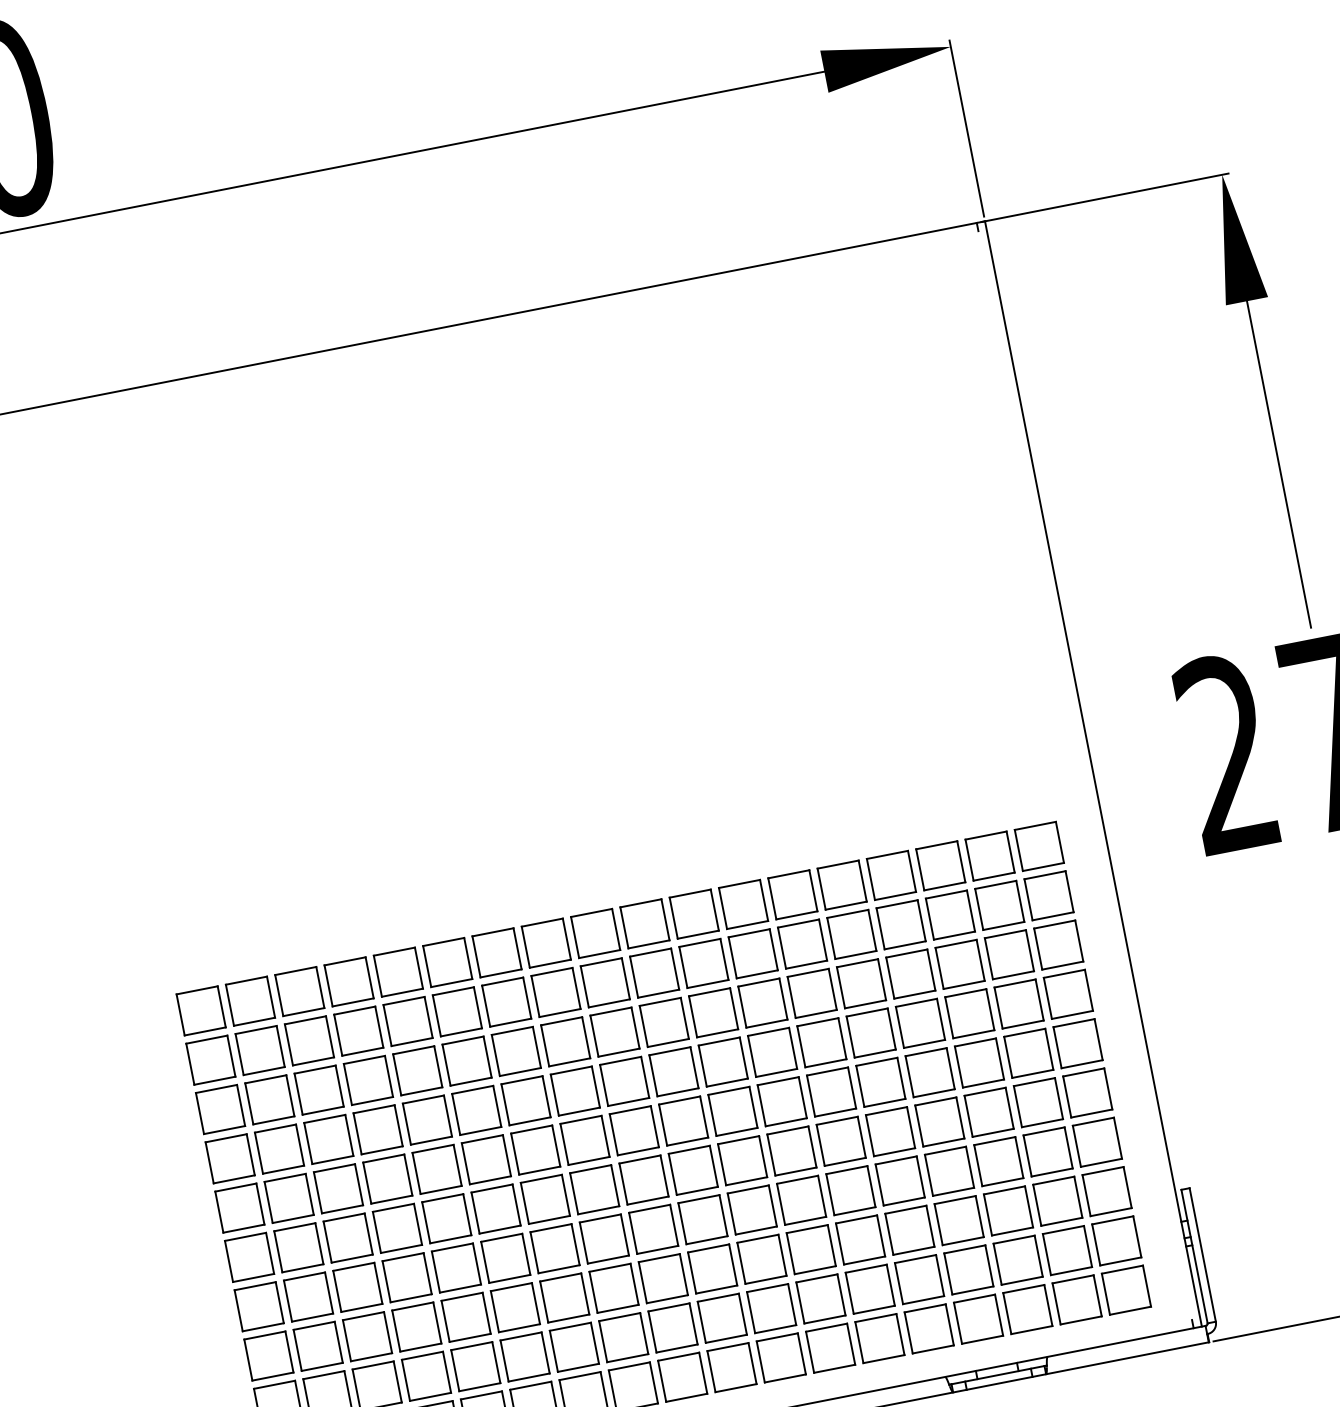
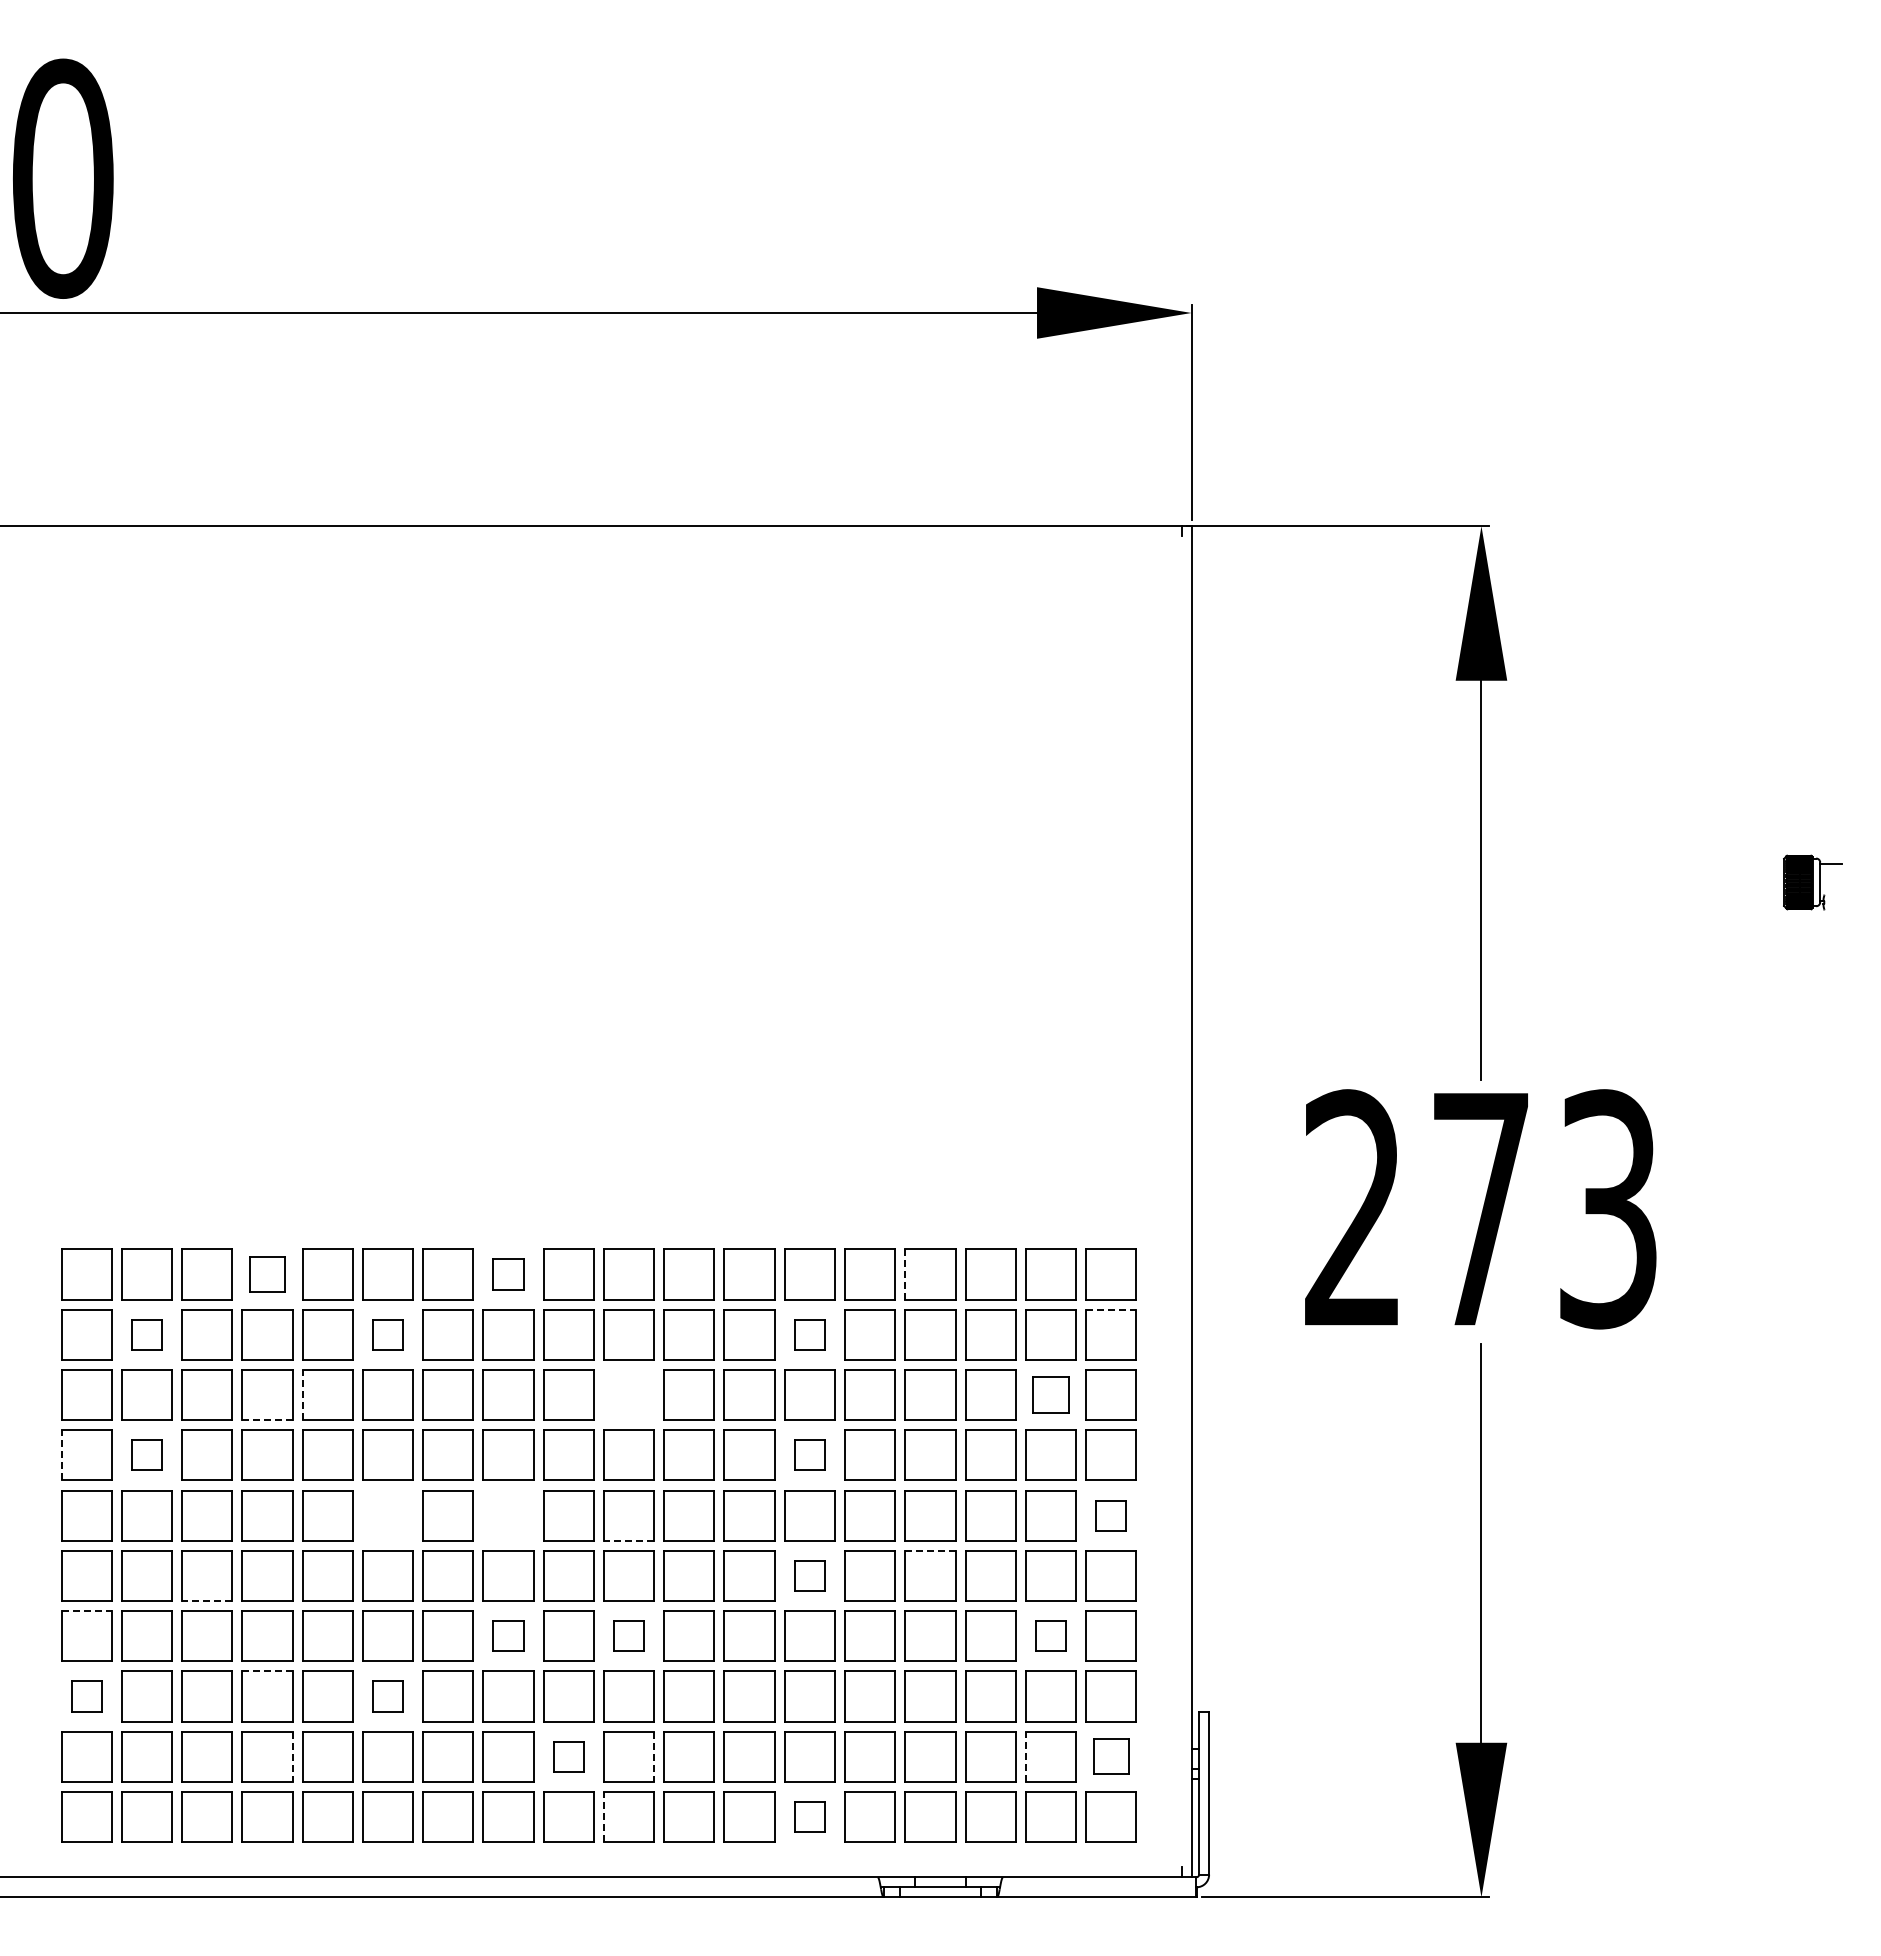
line: (1045, 874) -> (1111, 1309), solid -> dashed
line: (871, 879) -> (905, 1274), solid -> dashed
part: (546, 943) -> (508, 1274), size x0.6
part: (802, 943) -> (809, 1334), size x0.6
part: (1009, 954) -> (1050, 1394), size x0.7
part: (349, 981) -> (267, 1274), size x0.7
part: (456, 1011) -> (387, 1334), size x0.6
part: (663, 1022) -> (628, 1394), removed
part: (821, 1042) -> (809, 1454), size x0.6
part: (1077, 1043) -> (1110, 1515), size x0.6
part: (259, 1050) -> (146, 1334), size x0.6
line: (397, 1074) -> (302, 1394), solid -> dashed
line: (371, 1101) -> (266, 1420), solid -> dashed
line: (935, 1101) -> (930, 1550), solid -> dashed
part: (585, 1140) -> (508, 1515), removed
line: (687, 1141) -> (628, 1540), solid -> dashed
part: (840, 1141) -> (809, 1575), size x0.6
part: (279, 1148) -> (146, 1454), size x0.6
part: (1047, 1151) -> (1050, 1635), size x0.6
part: (486, 1159) -> (387, 1515), removed
line: (209, 1162) -> (61, 1454), solid -> dashed
part: (702, 1219) -> (628, 1635), size x0.6
part: (604, 1238) -> (508, 1635), size x0.6
part: (1116, 1240) -> (1110, 1756), size x0.7
line: (1046, 1254) -> (1025, 1756), solid -> dashed
line: (351, 1259) -> (206, 1601), solid -> dashed
line: (256, 1286) -> (87, 1611), solid -> dashed
line: (412, 1306) -> (267, 1671), solid -> dashed
part: (515, 1307) -> (387, 1696), size x0.6
line: (743, 1314) -> (654, 1757), solid -> dashed
part: (672, 1327) -> (568, 1756), size x0.6
part: (879, 1338) -> (809, 1816), size x0.6
part: (268, 1356) -> (86, 1696), size x0.6
line: (711, 1371) -> (603, 1816), solid -> dashed
line: (447, 1372) -> (292, 1757), solid -> dashed

